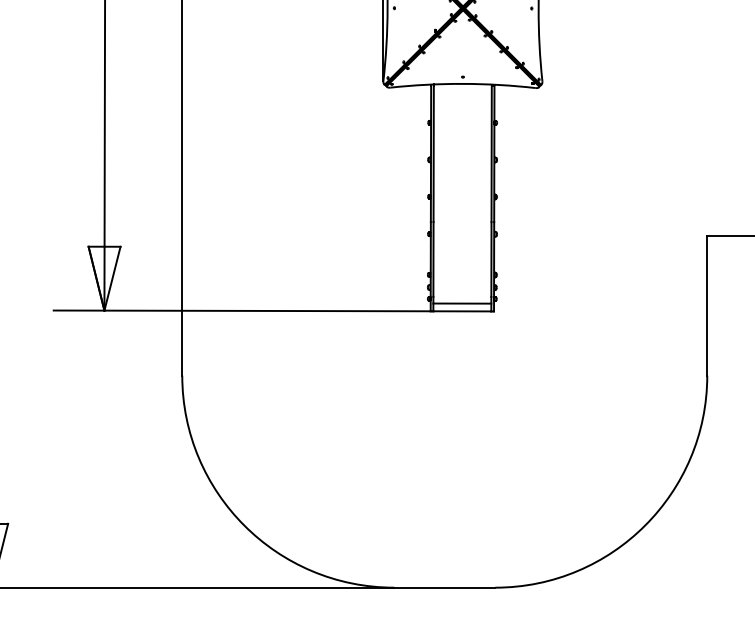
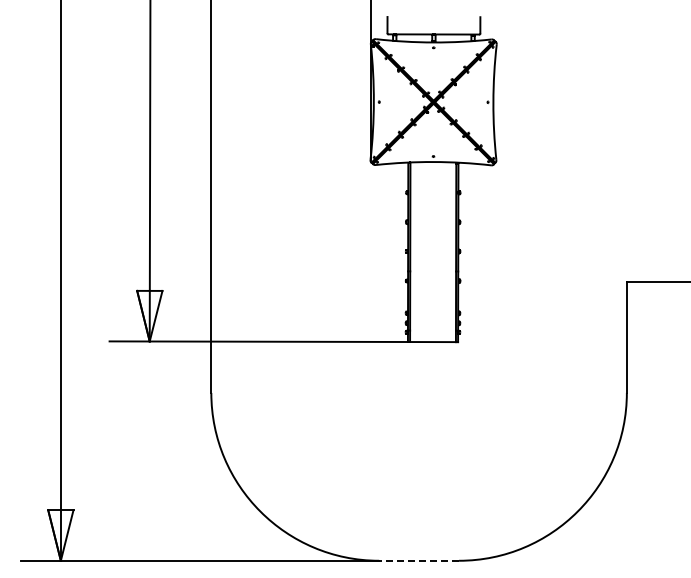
line: (461, 303) -> (432, 335), removed
line: (445, 587) -> (419, 560), solid -> dashed

